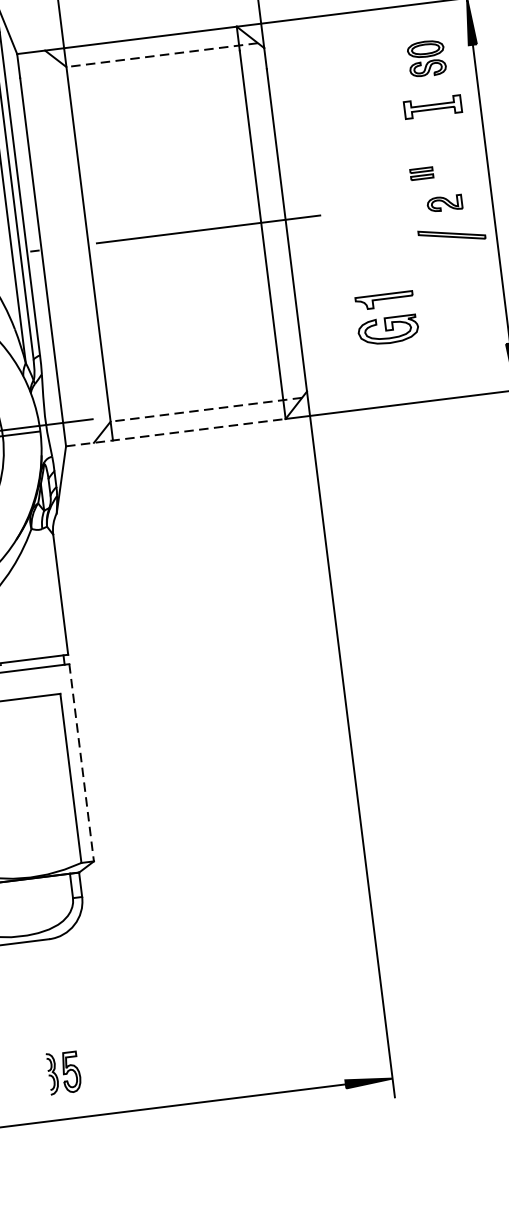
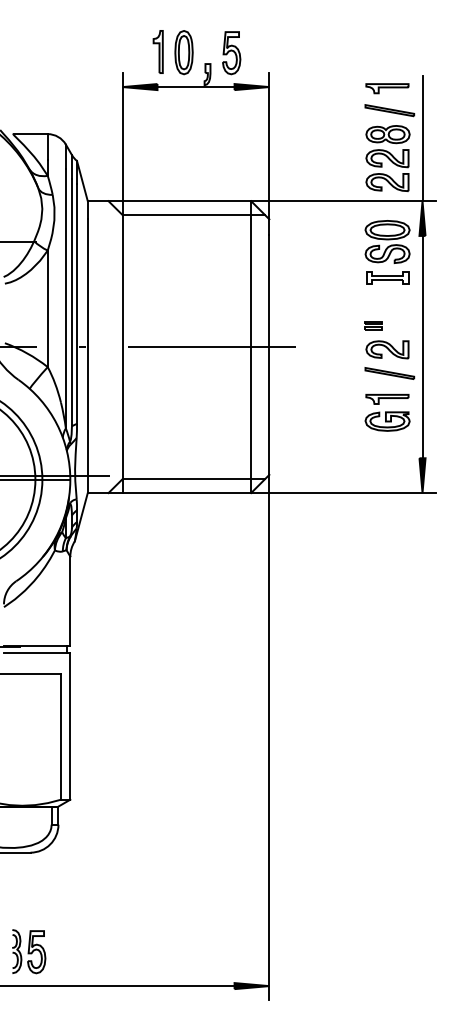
line: (161, 55) -> (193, 215), dashed -> solid
part: (426, 58) -> (387, 241), size x1.67
part: (444, 203) -> (387, 349), size x1.67
part: (386, 318) -> (387, 412), moved
line: (205, 410) -> (193, 479), dashed -> solid
line: (175, 433) -> (169, 493), dashed -> solid
line: (81, 762) -> (70, 726), dashed -> solid
part: (64, 1072) -> (29, 951), size x1.43

